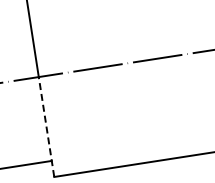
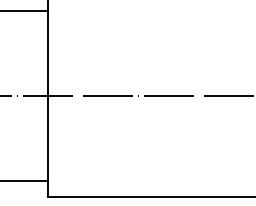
line: (46, 127) -> (48, 146), dashed -> solid

